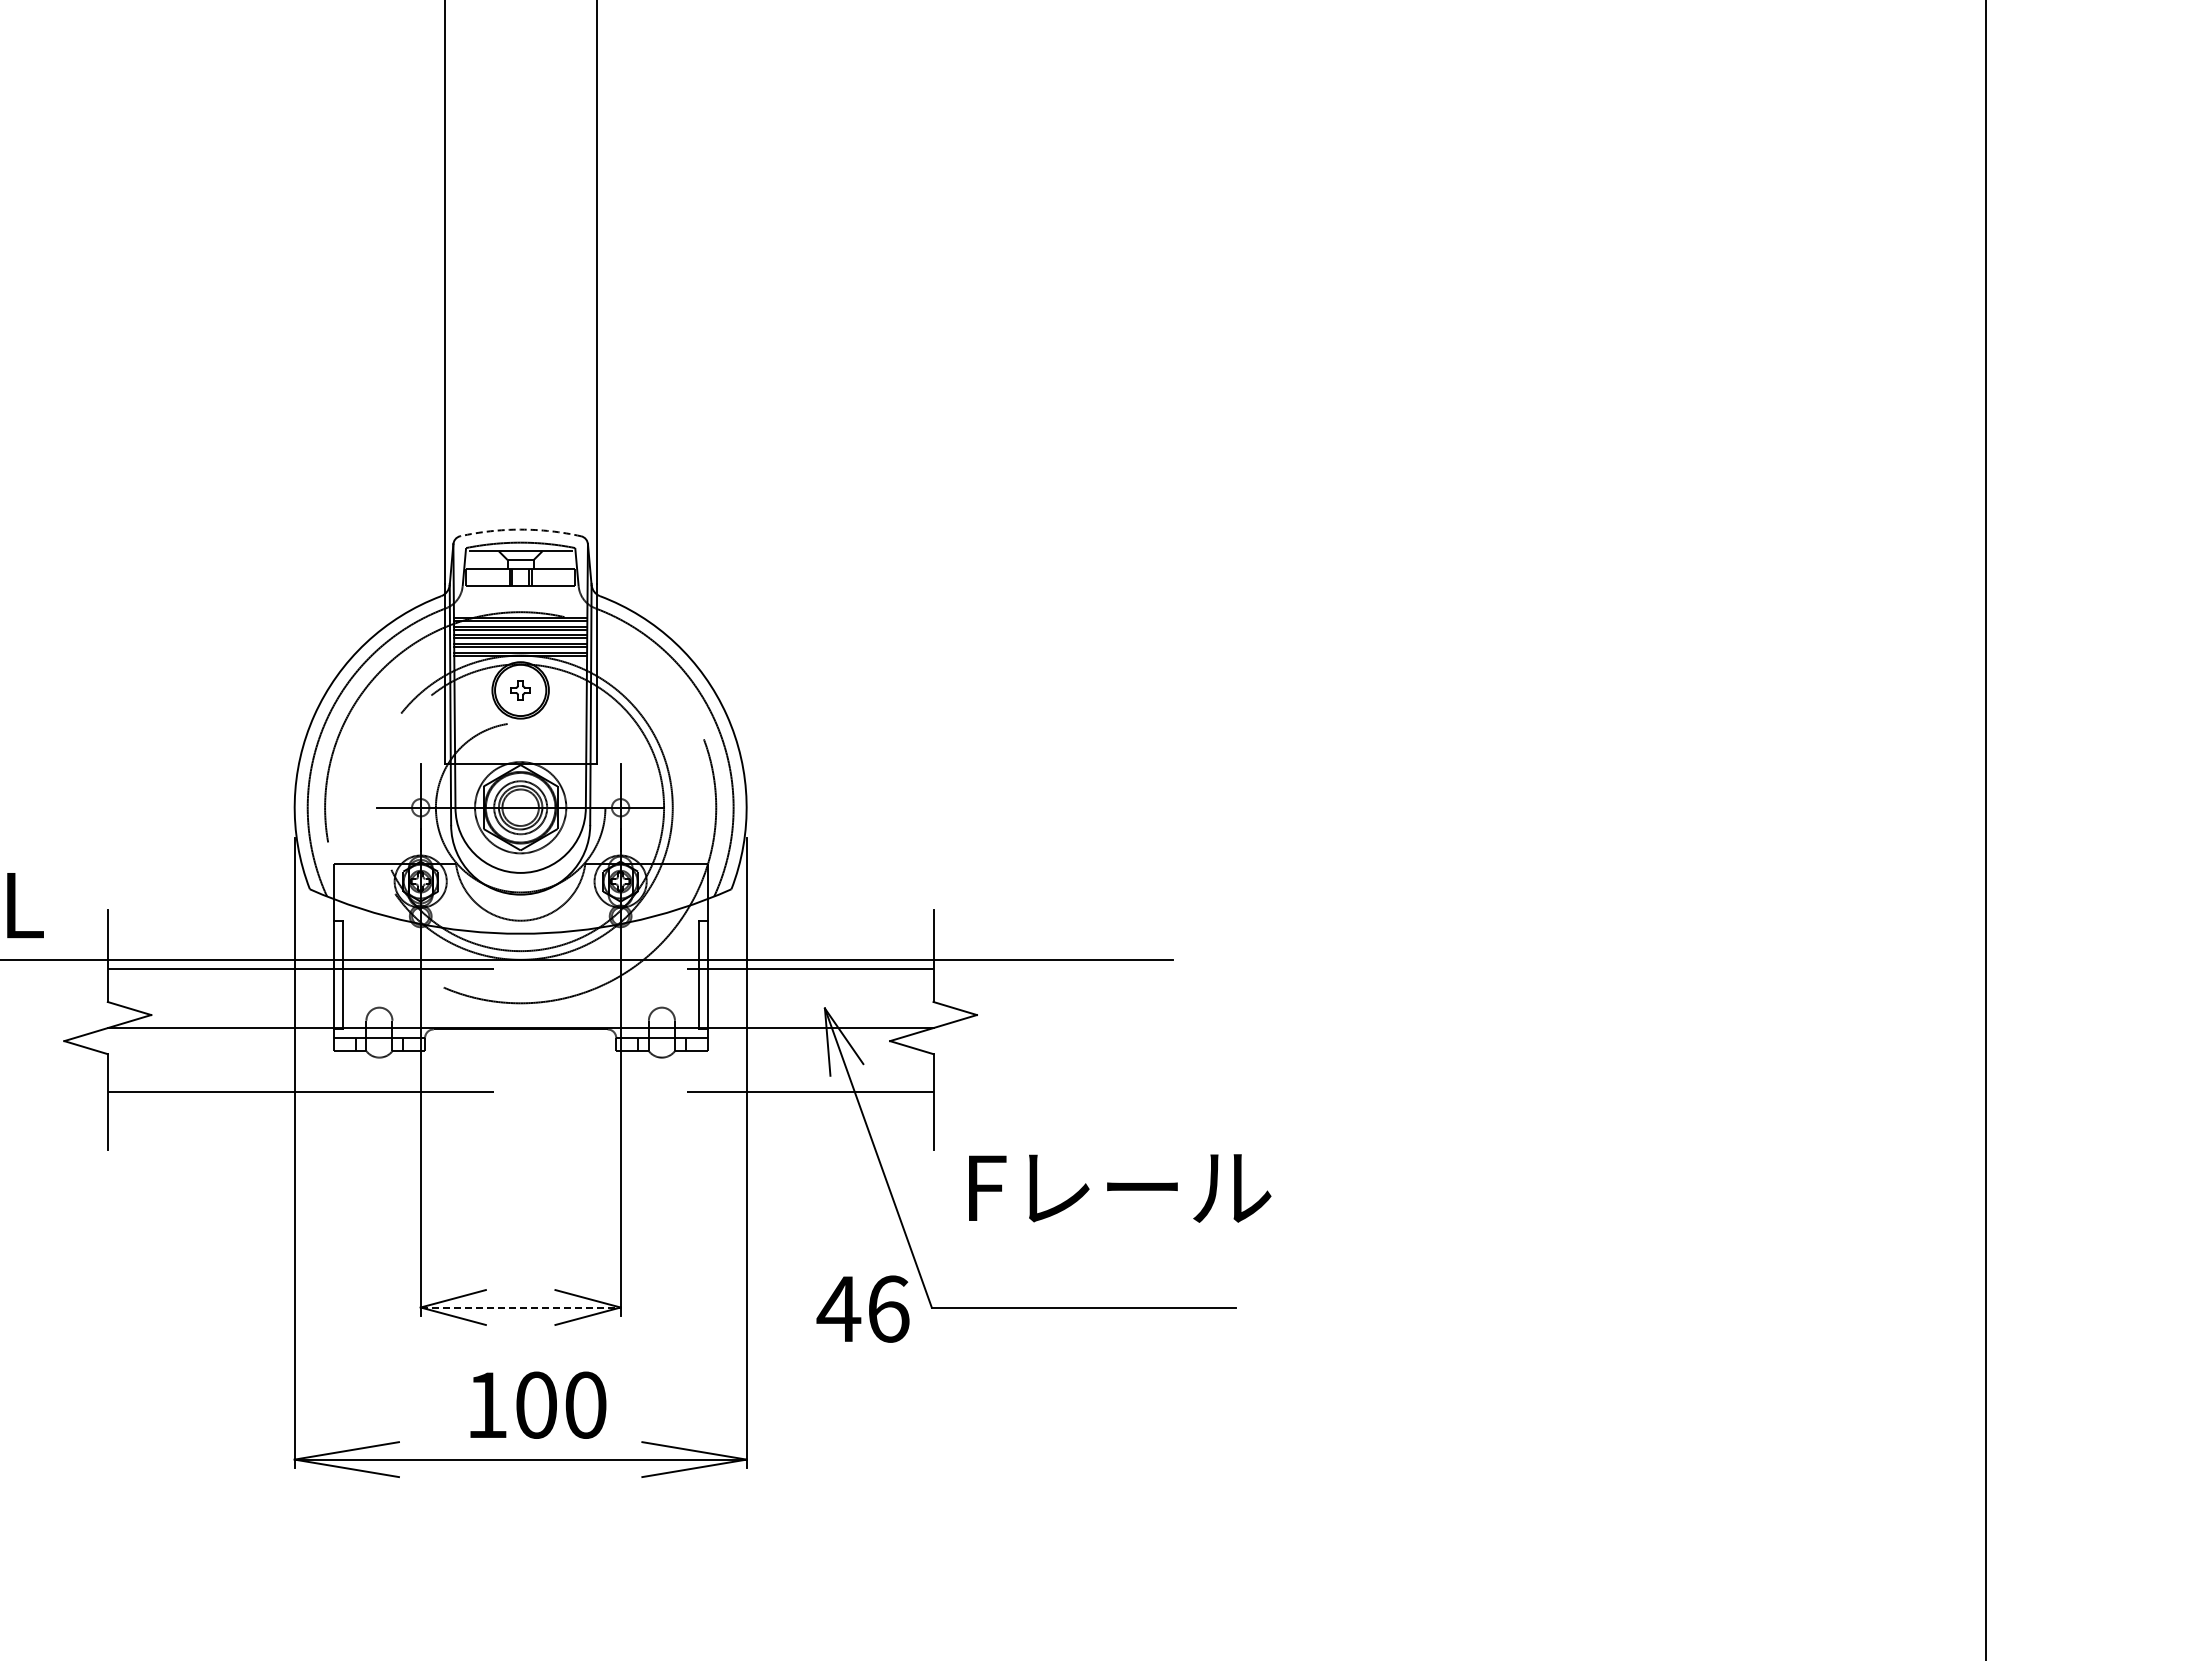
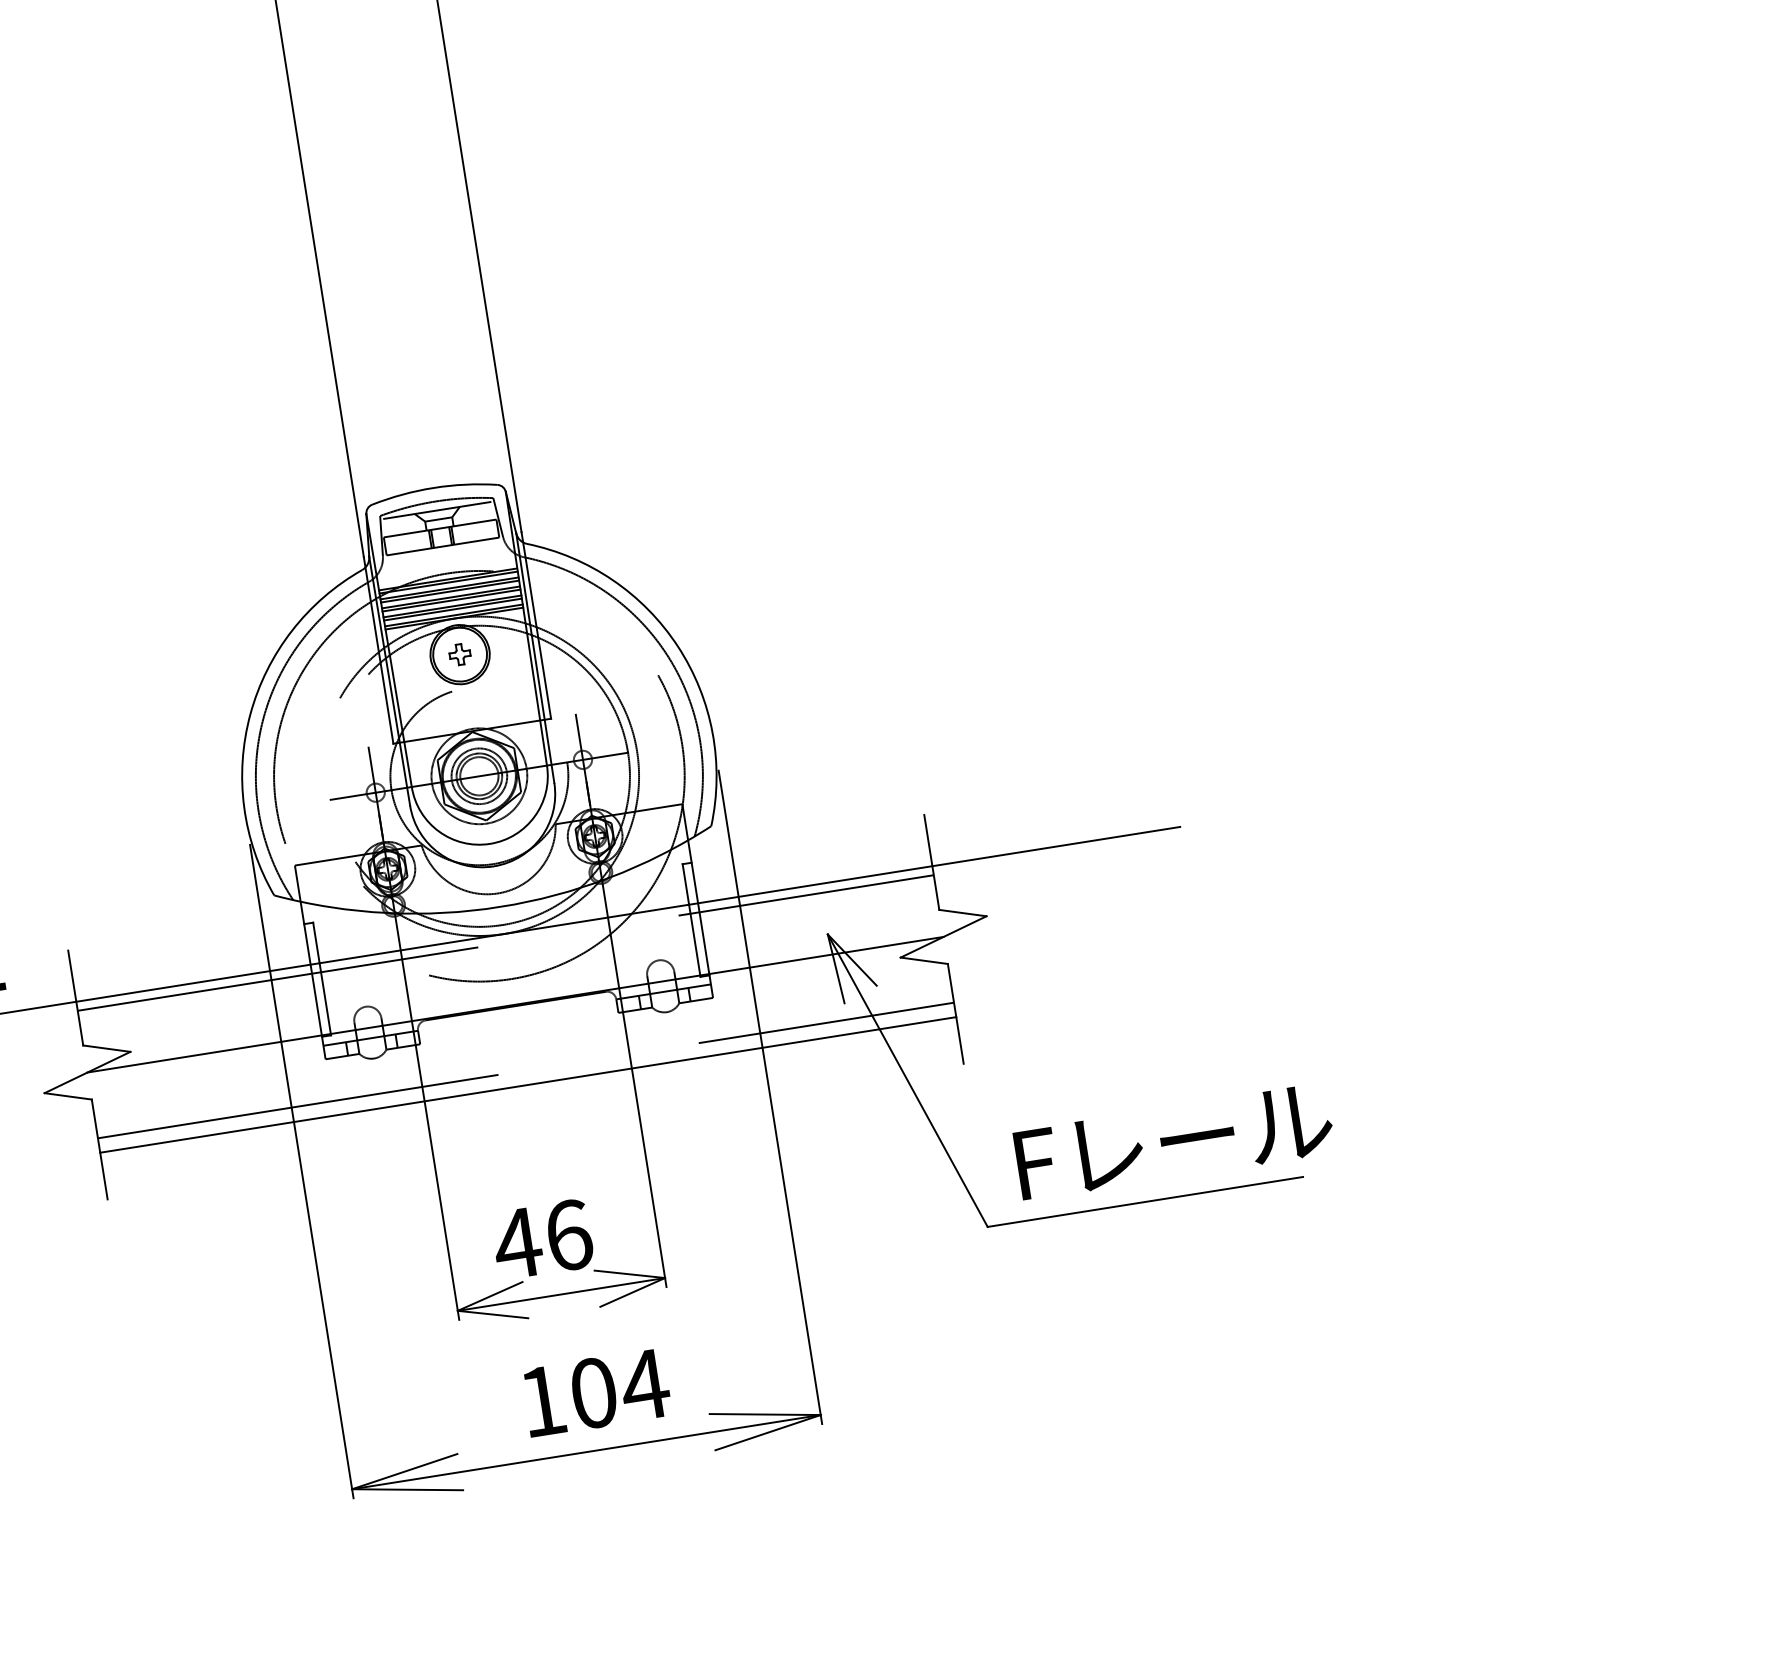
arc: (520, 529) -> (433, 487), dashed -> solid
line: (520, 1105) -> (528, 1085), added
text: (1120, 1188) -> (1174, 1142), moved
line: (520, 1307) -> (561, 1294), dashed -> solid
text: (862, 1308) -> (541, 1239), moved
text: (585, 1404) -> (644, 1384), 100 -> 104

